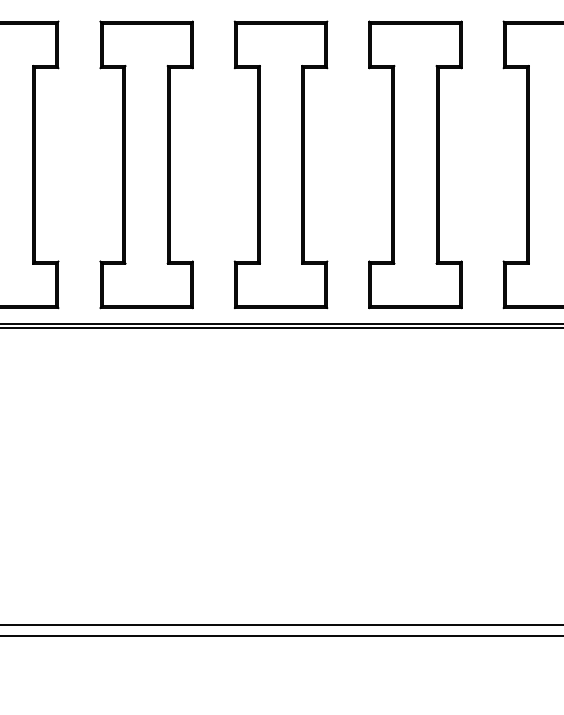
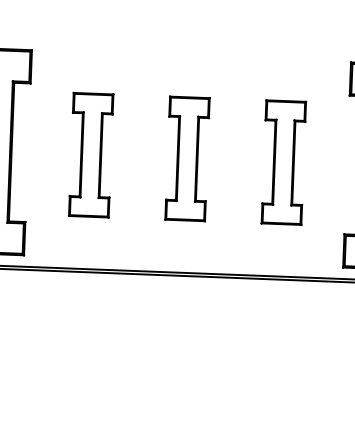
part: (146, 164) -> (91, 154), size x0.6
part: (280, 164) -> (187, 158), size x0.6
part: (415, 164) -> (283, 162), size x0.6

